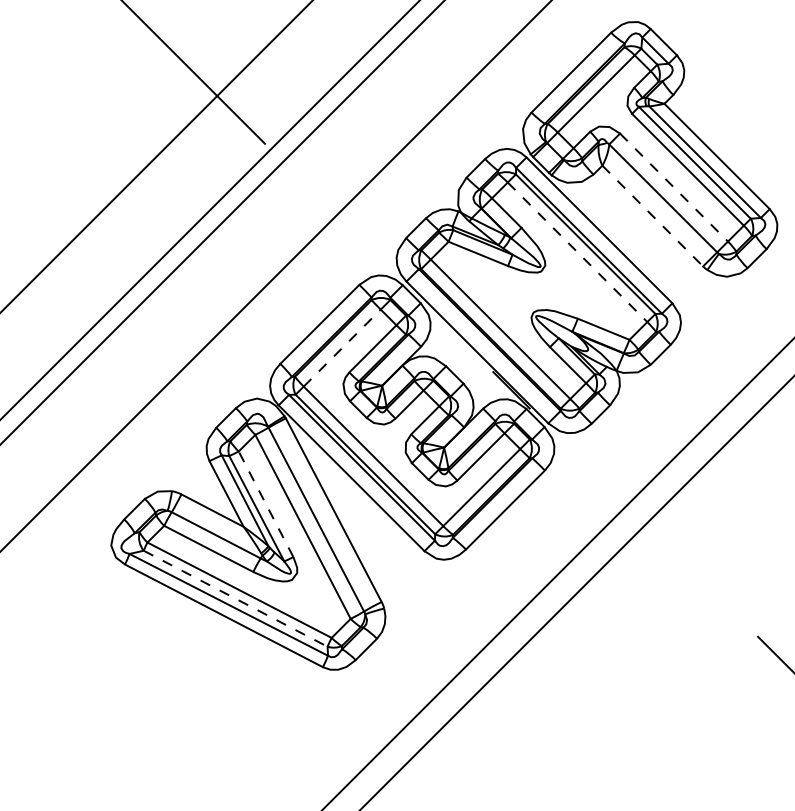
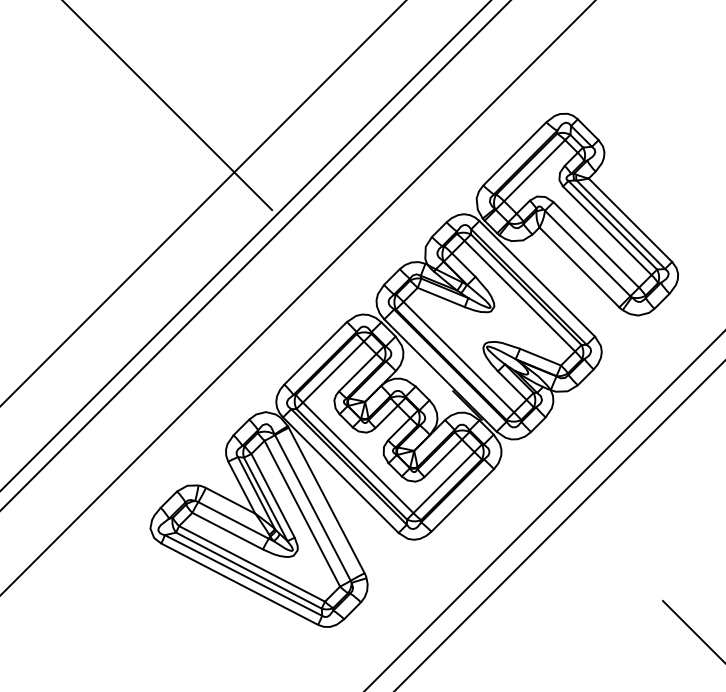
line: (674, 188) -> (596, 245), dashed -> solid
line: (652, 216) -> (579, 267), dashed -> solid
line: (578, 252) -> (520, 296), dashed -> solid
line: (342, 347) -> (333, 371), dashed -> solid
line: (265, 503) -> (272, 495), dashed -> solid
line: (236, 598) -> (249, 570), dashed -> solid

